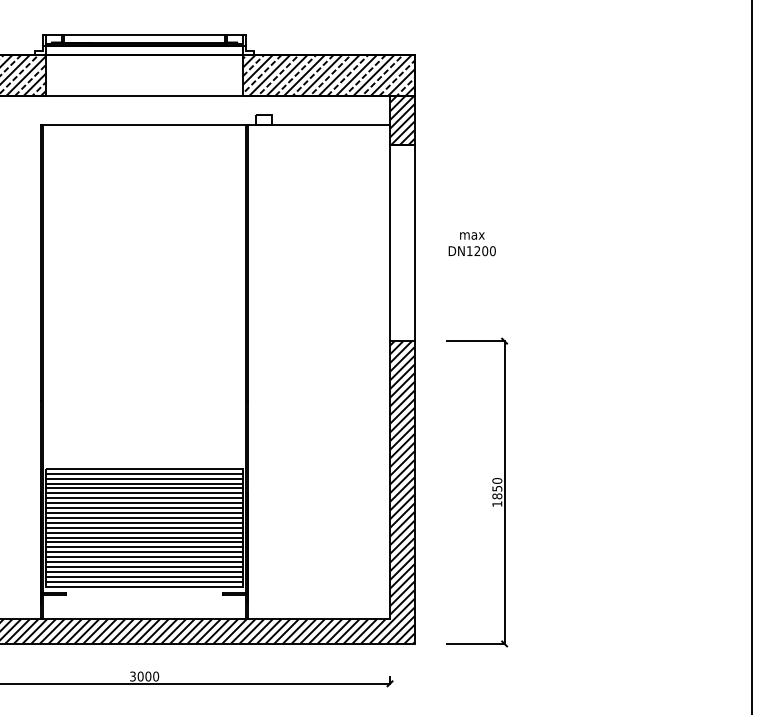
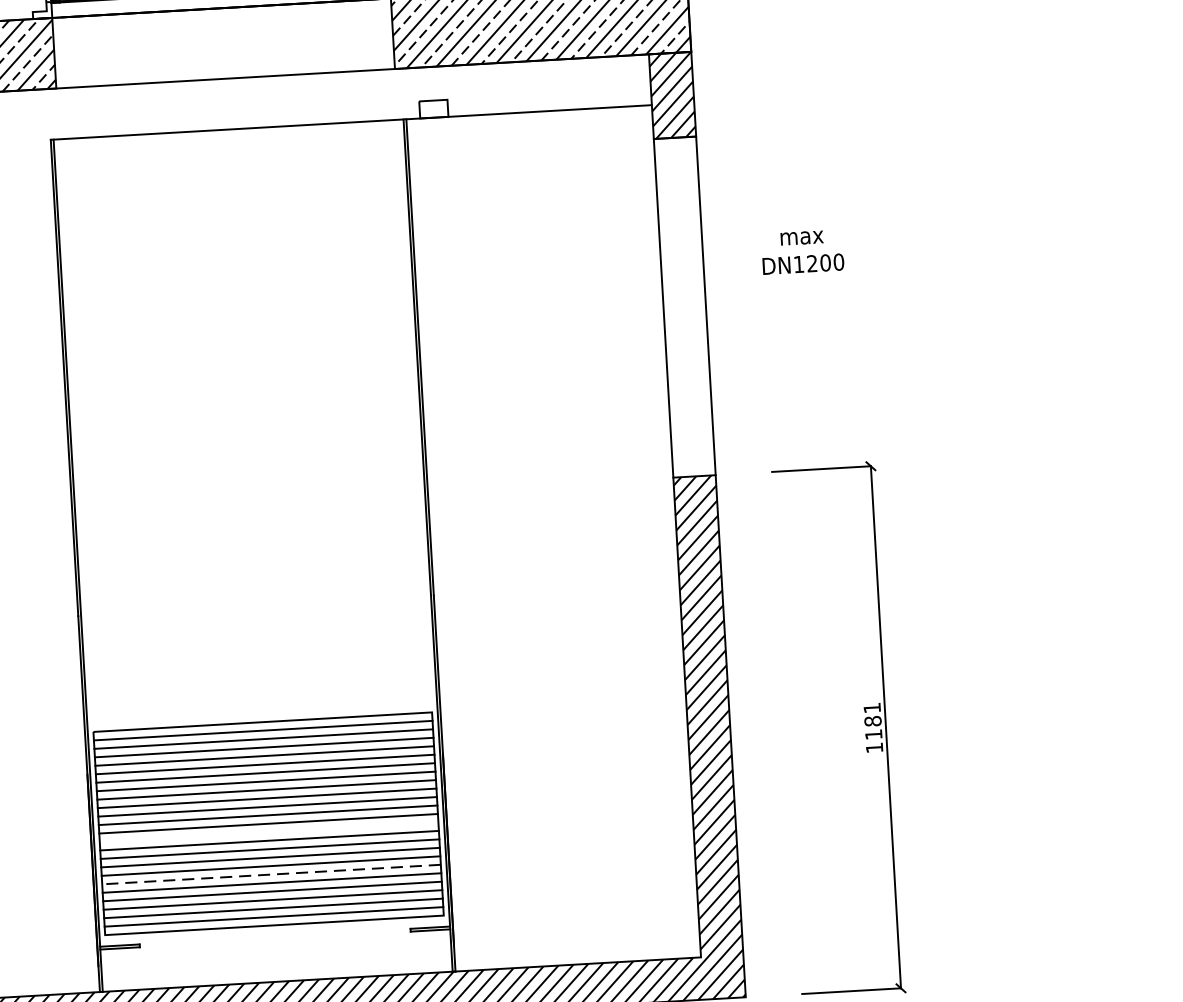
text: (471, 244) -> (801, 252), moved
text: (497, 488) -> (873, 721), 1850 -> 1181
line: (144, 532) -> (268, 831), removed
line: (144, 557) -> (271, 875), solid -> dashed

